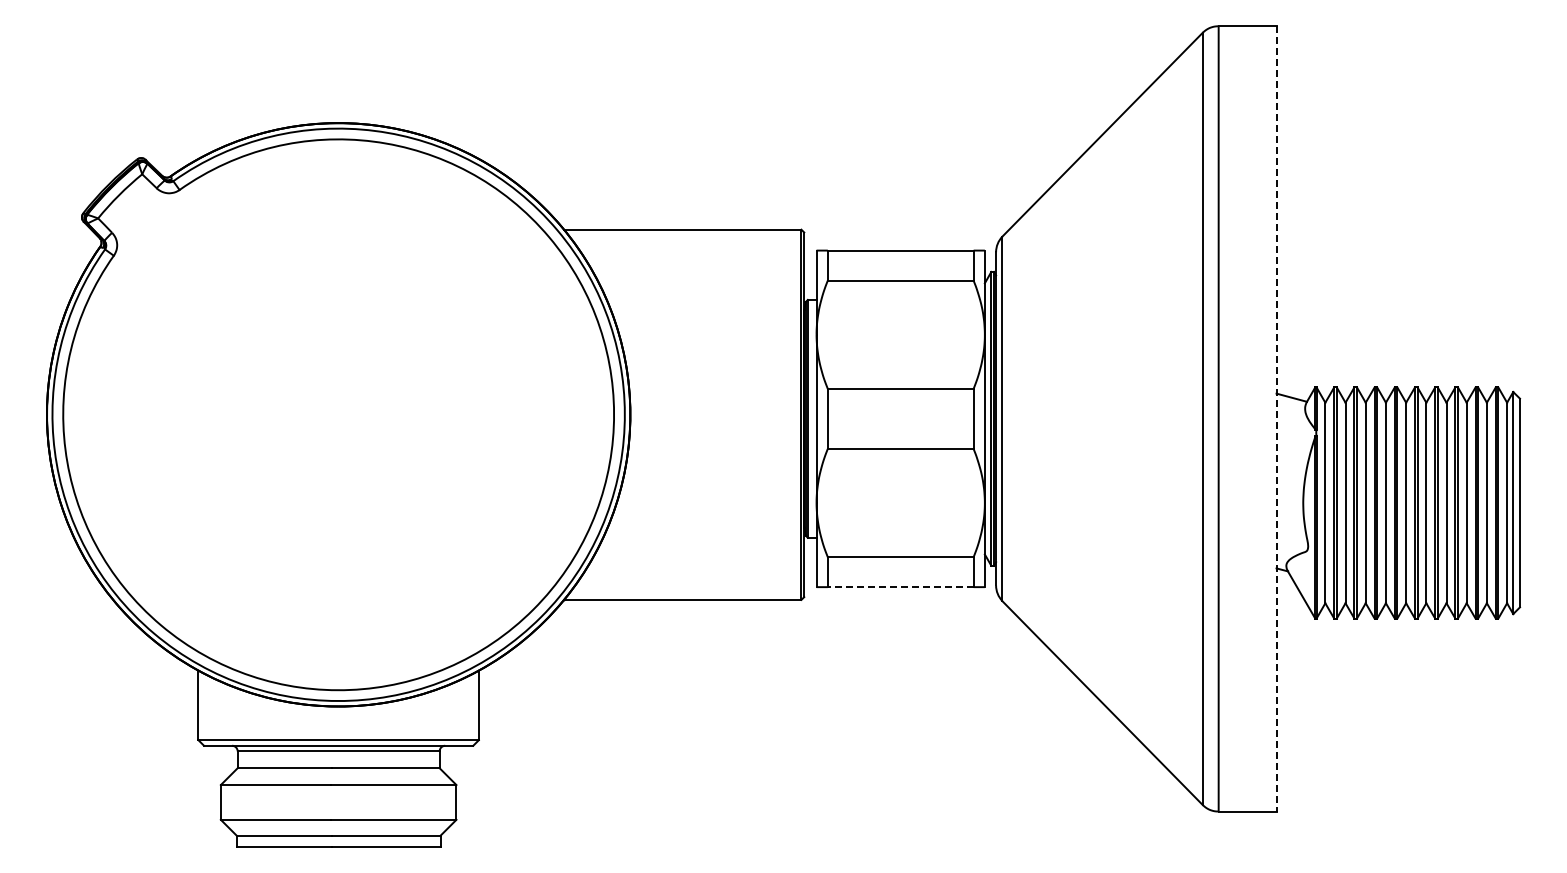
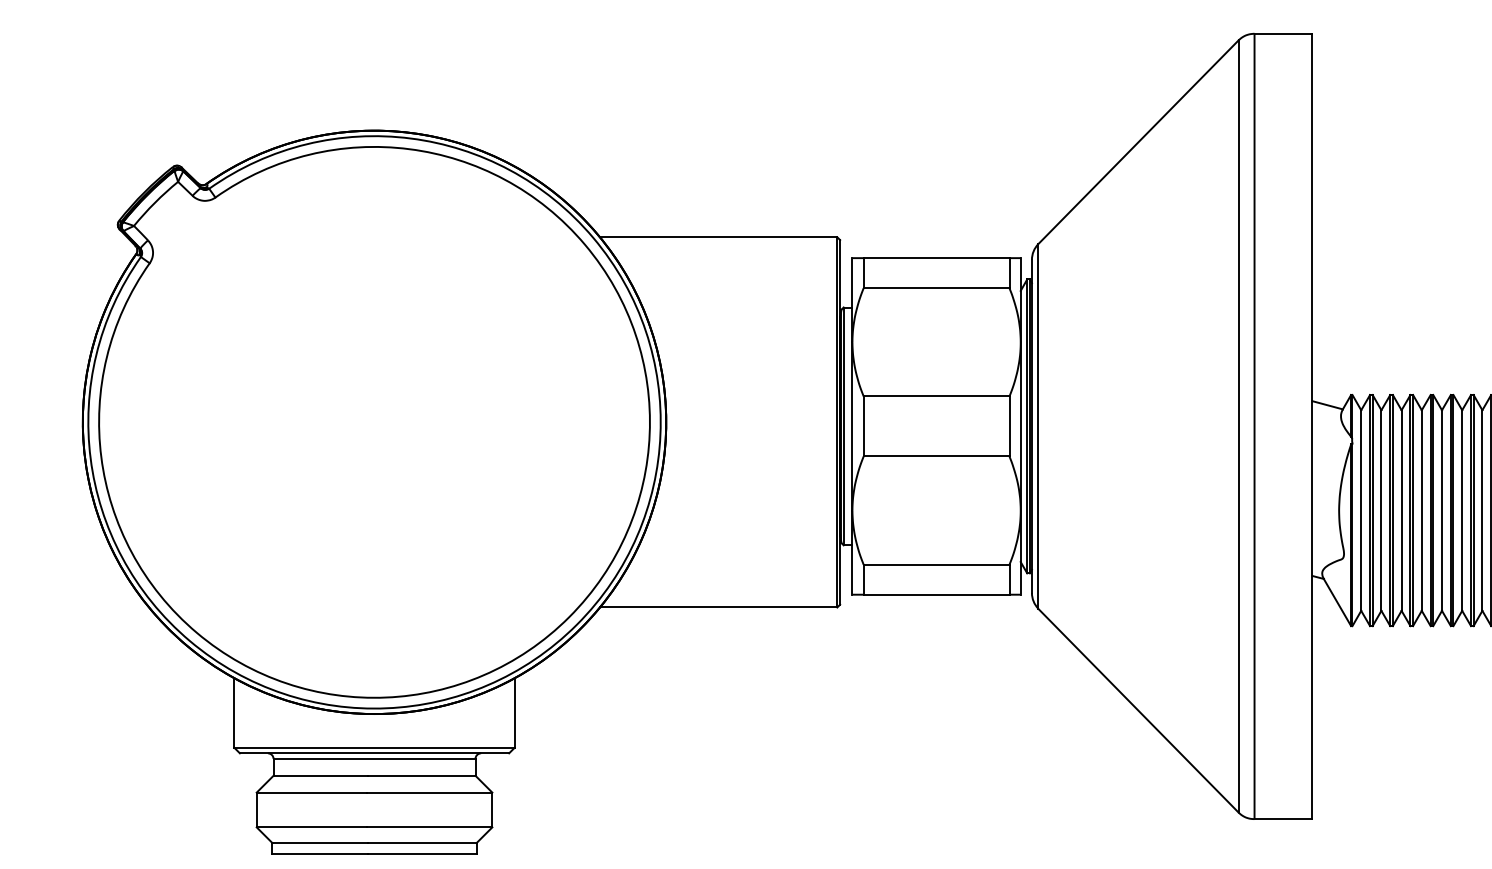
line: (1276, 418) -> (1312, 426), dashed -> solid
line: (900, 587) -> (936, 595), dashed -> solid

